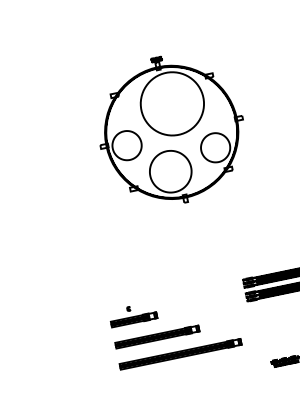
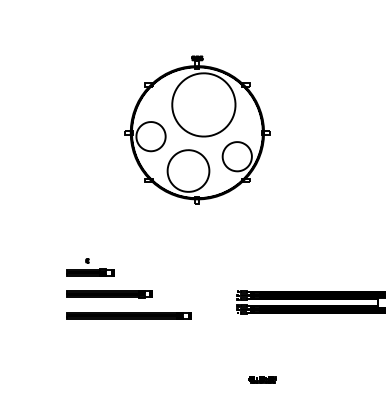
part: (174, 327) -> (128, 288), moved

